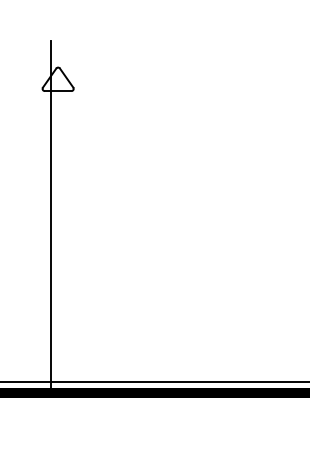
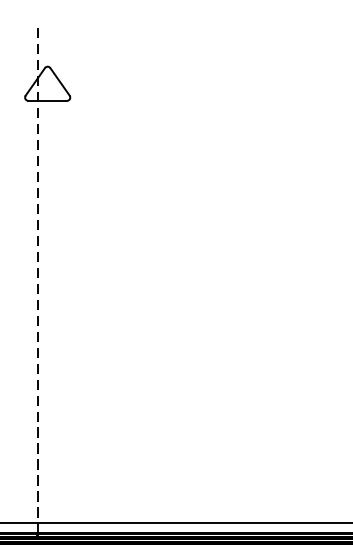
line: (51, 214) -> (38, 280), solid -> dashed

